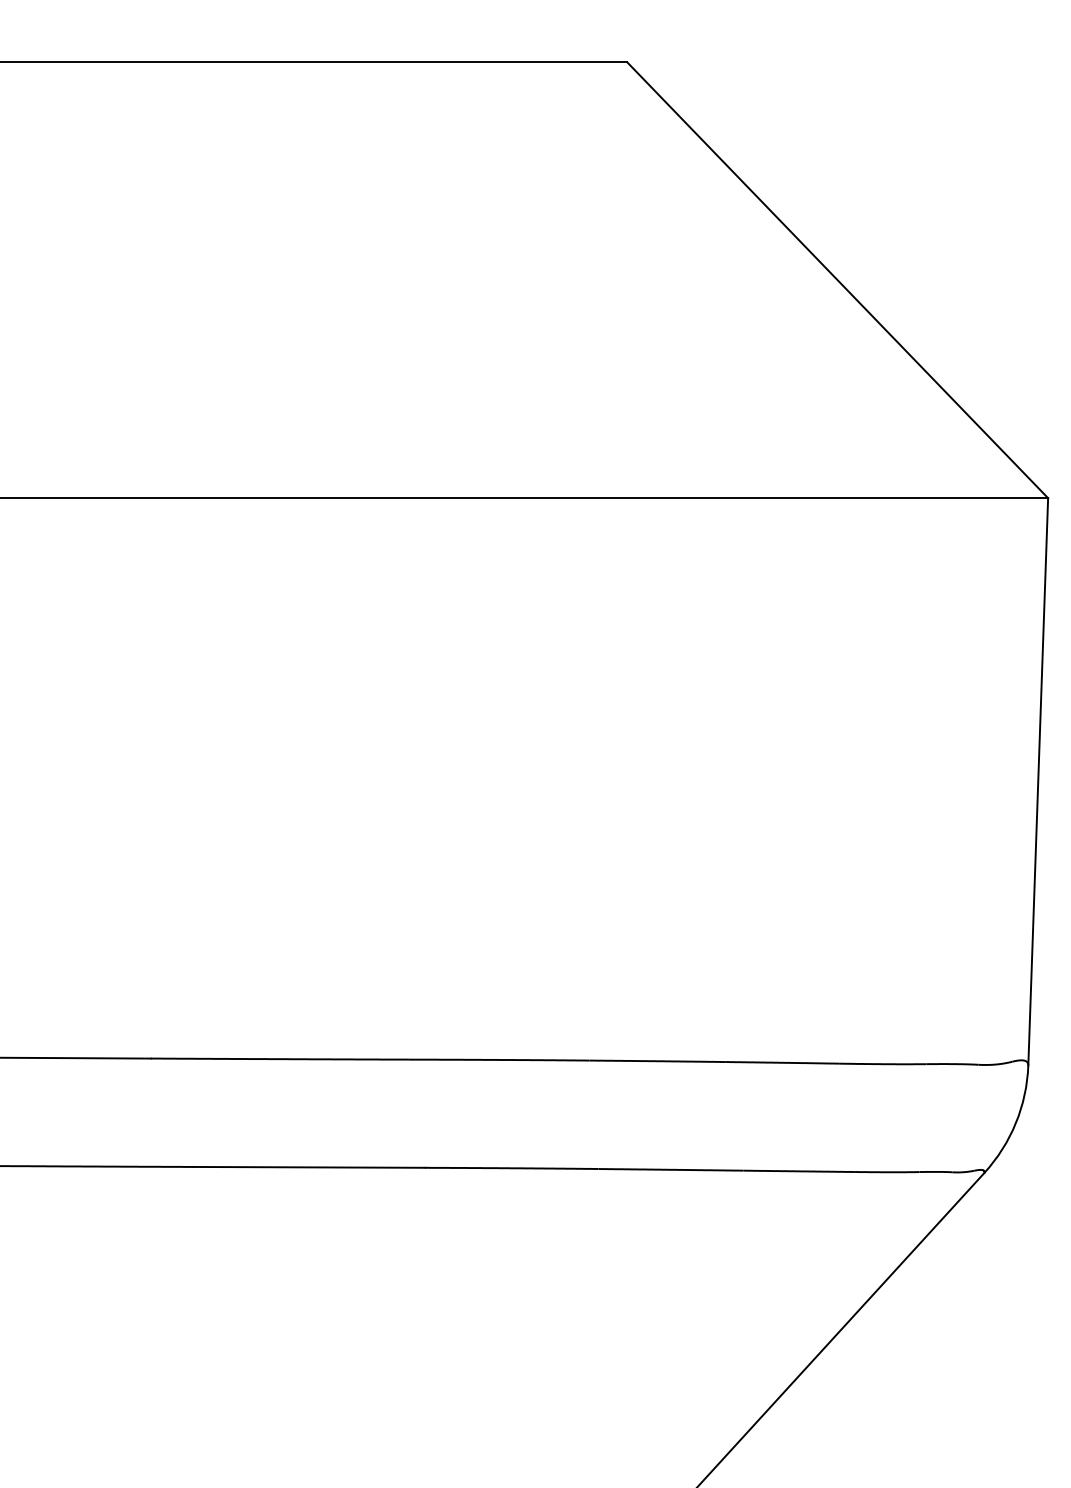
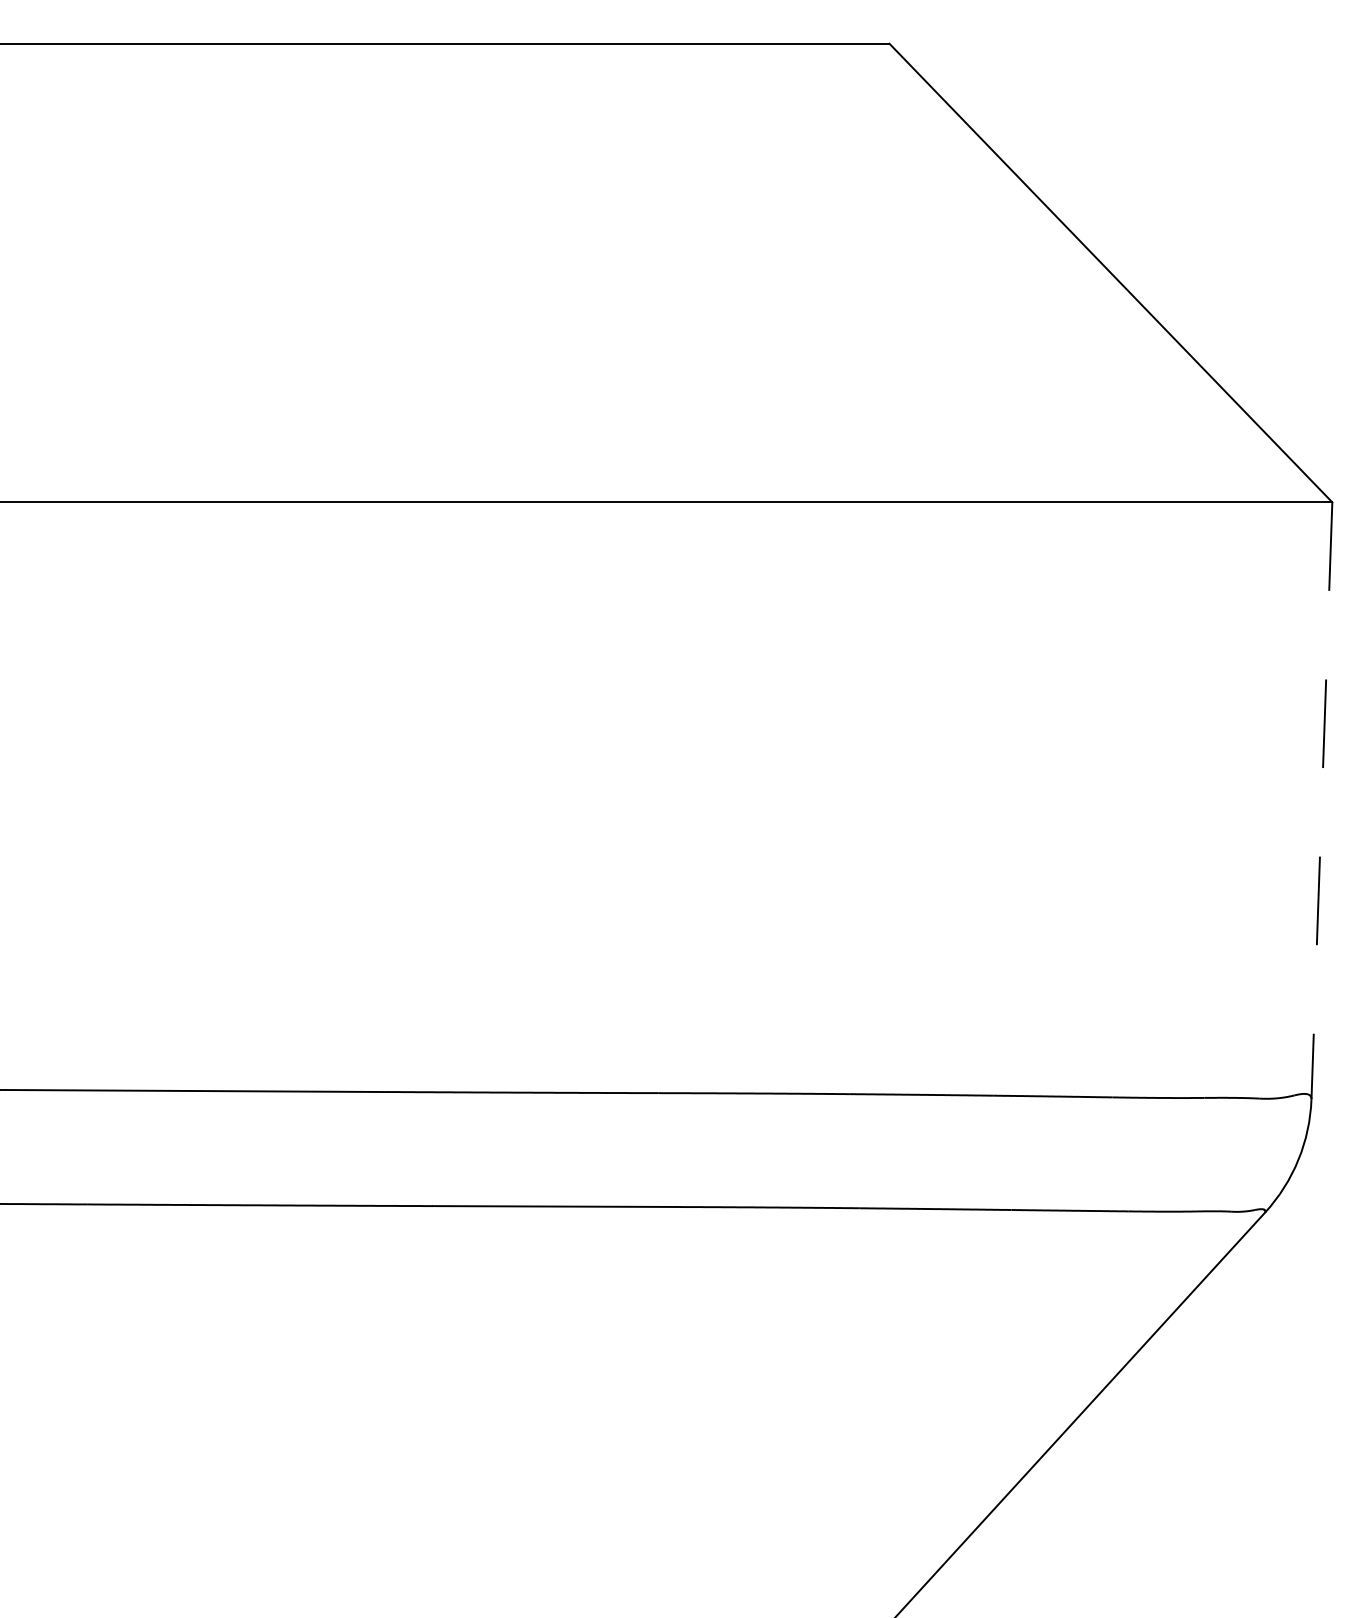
line: (1037, 781) -> (1321, 800), solid -> dashed

